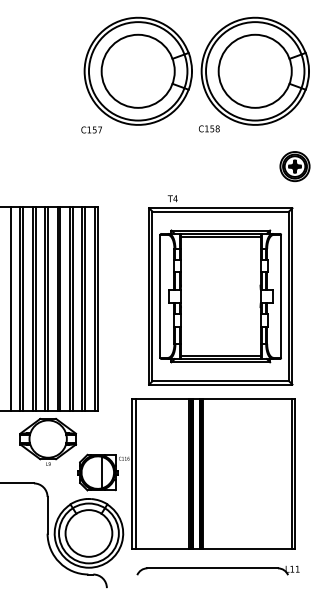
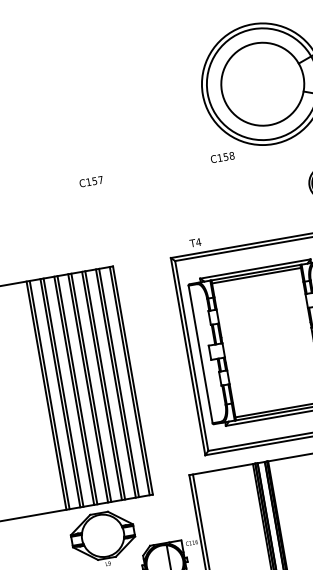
part: (137, 70) -> (130, 106), removed
line: (10, 308) -> (35, 397), removed

